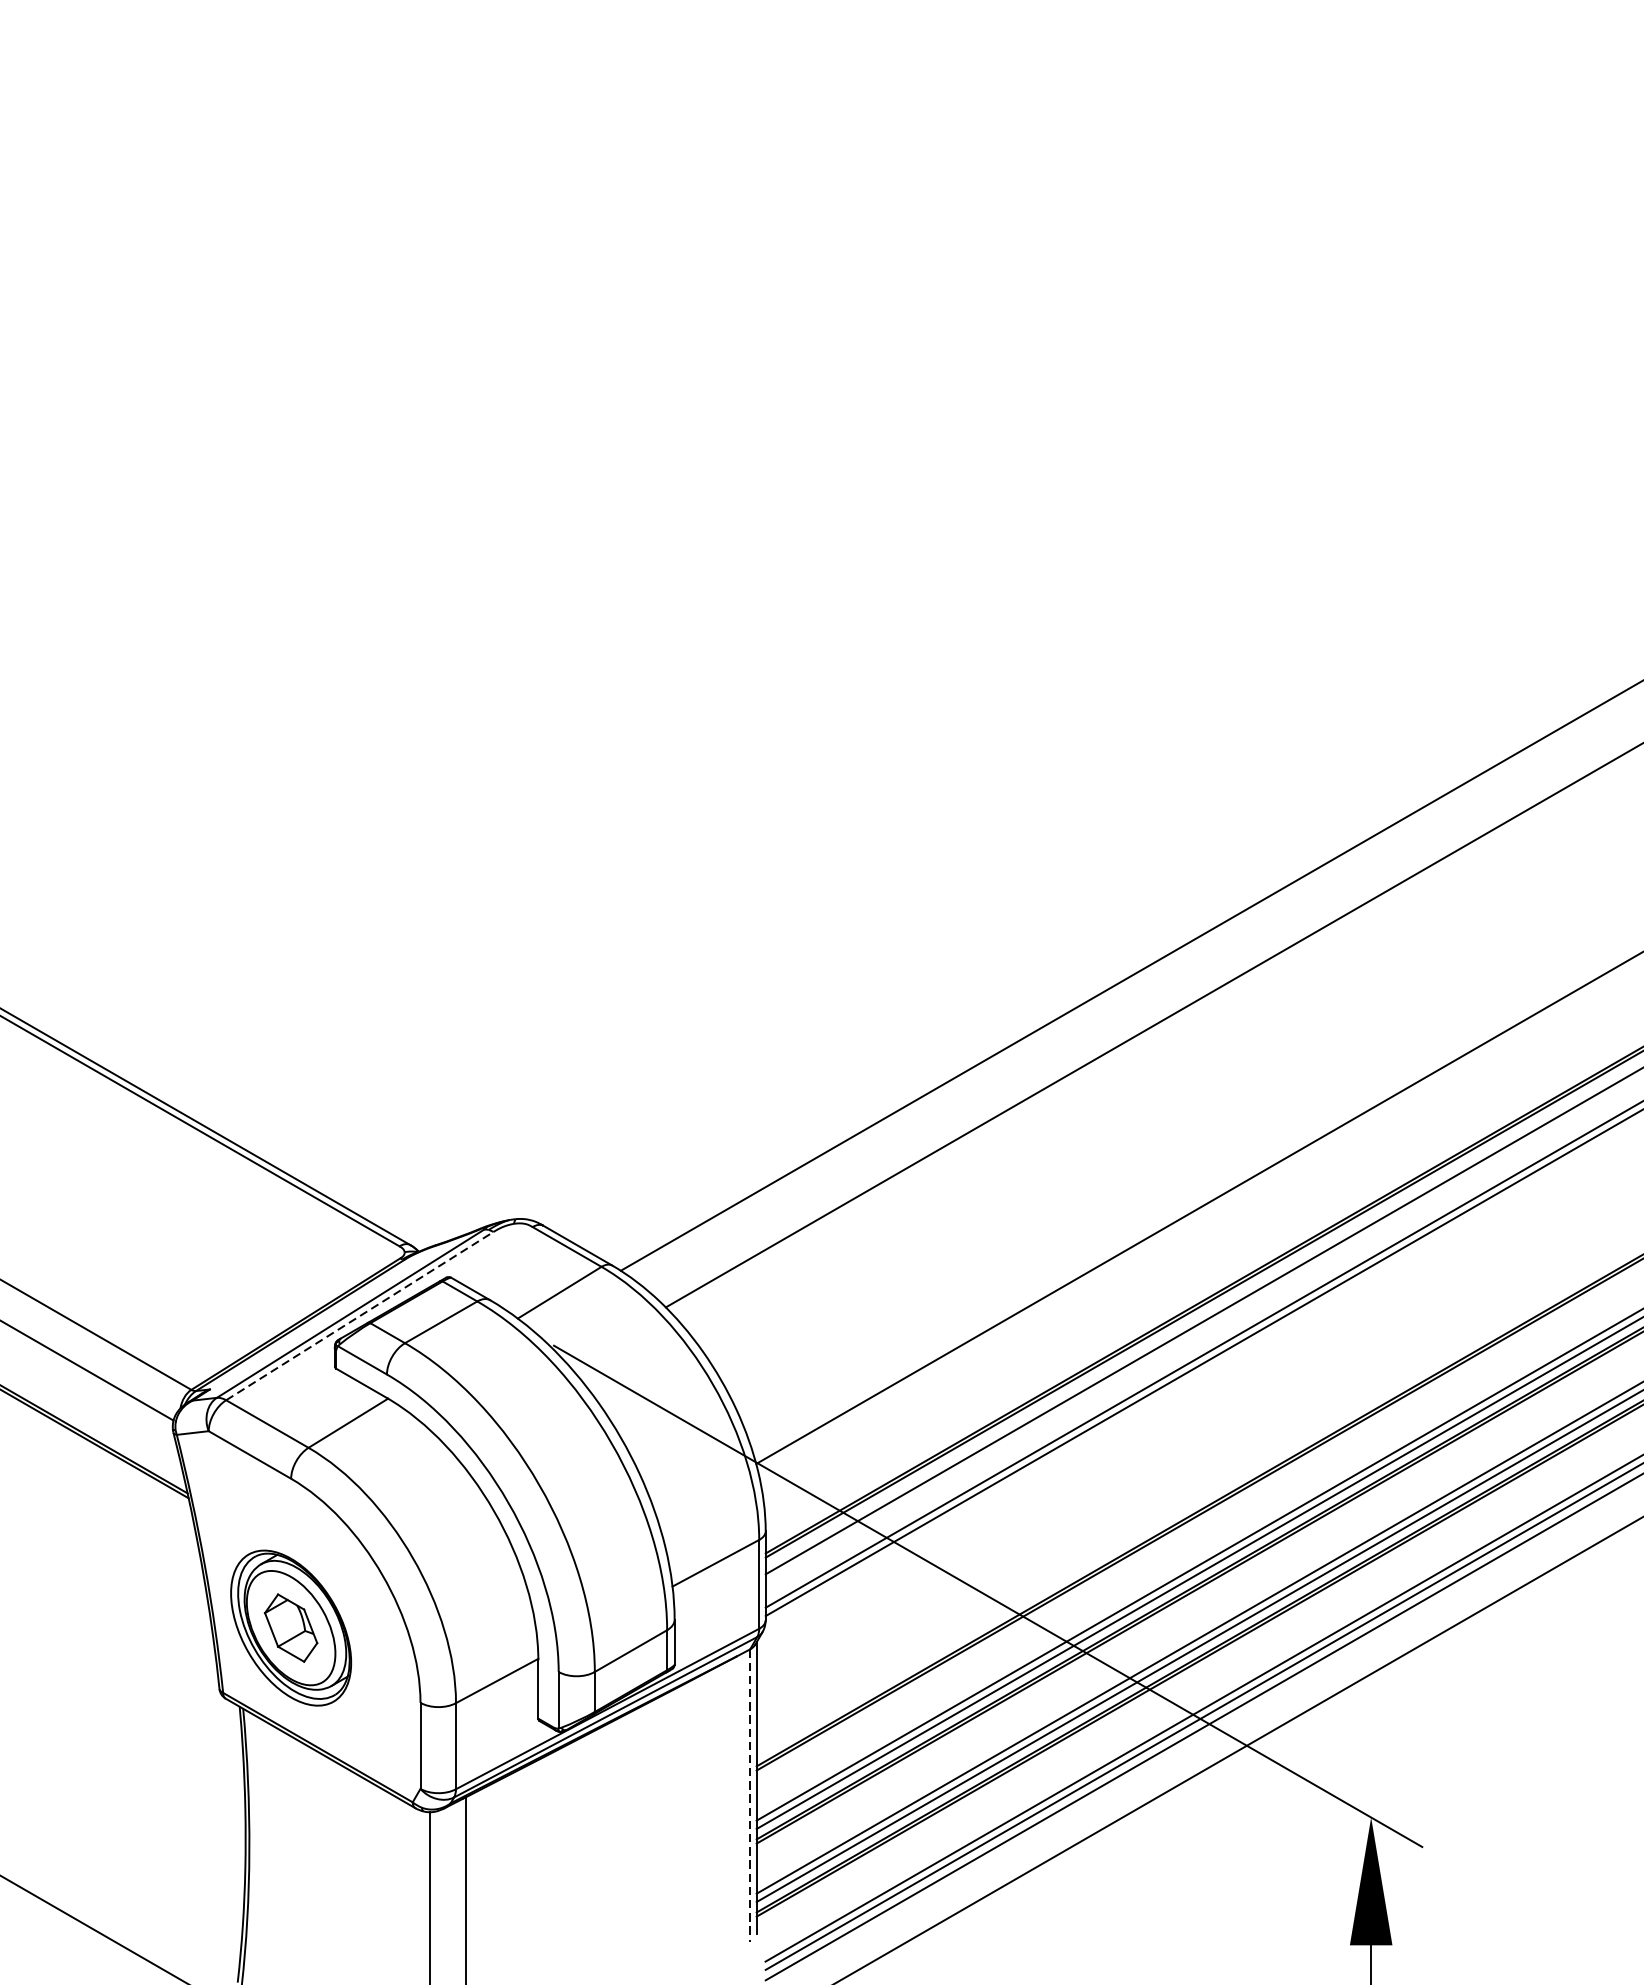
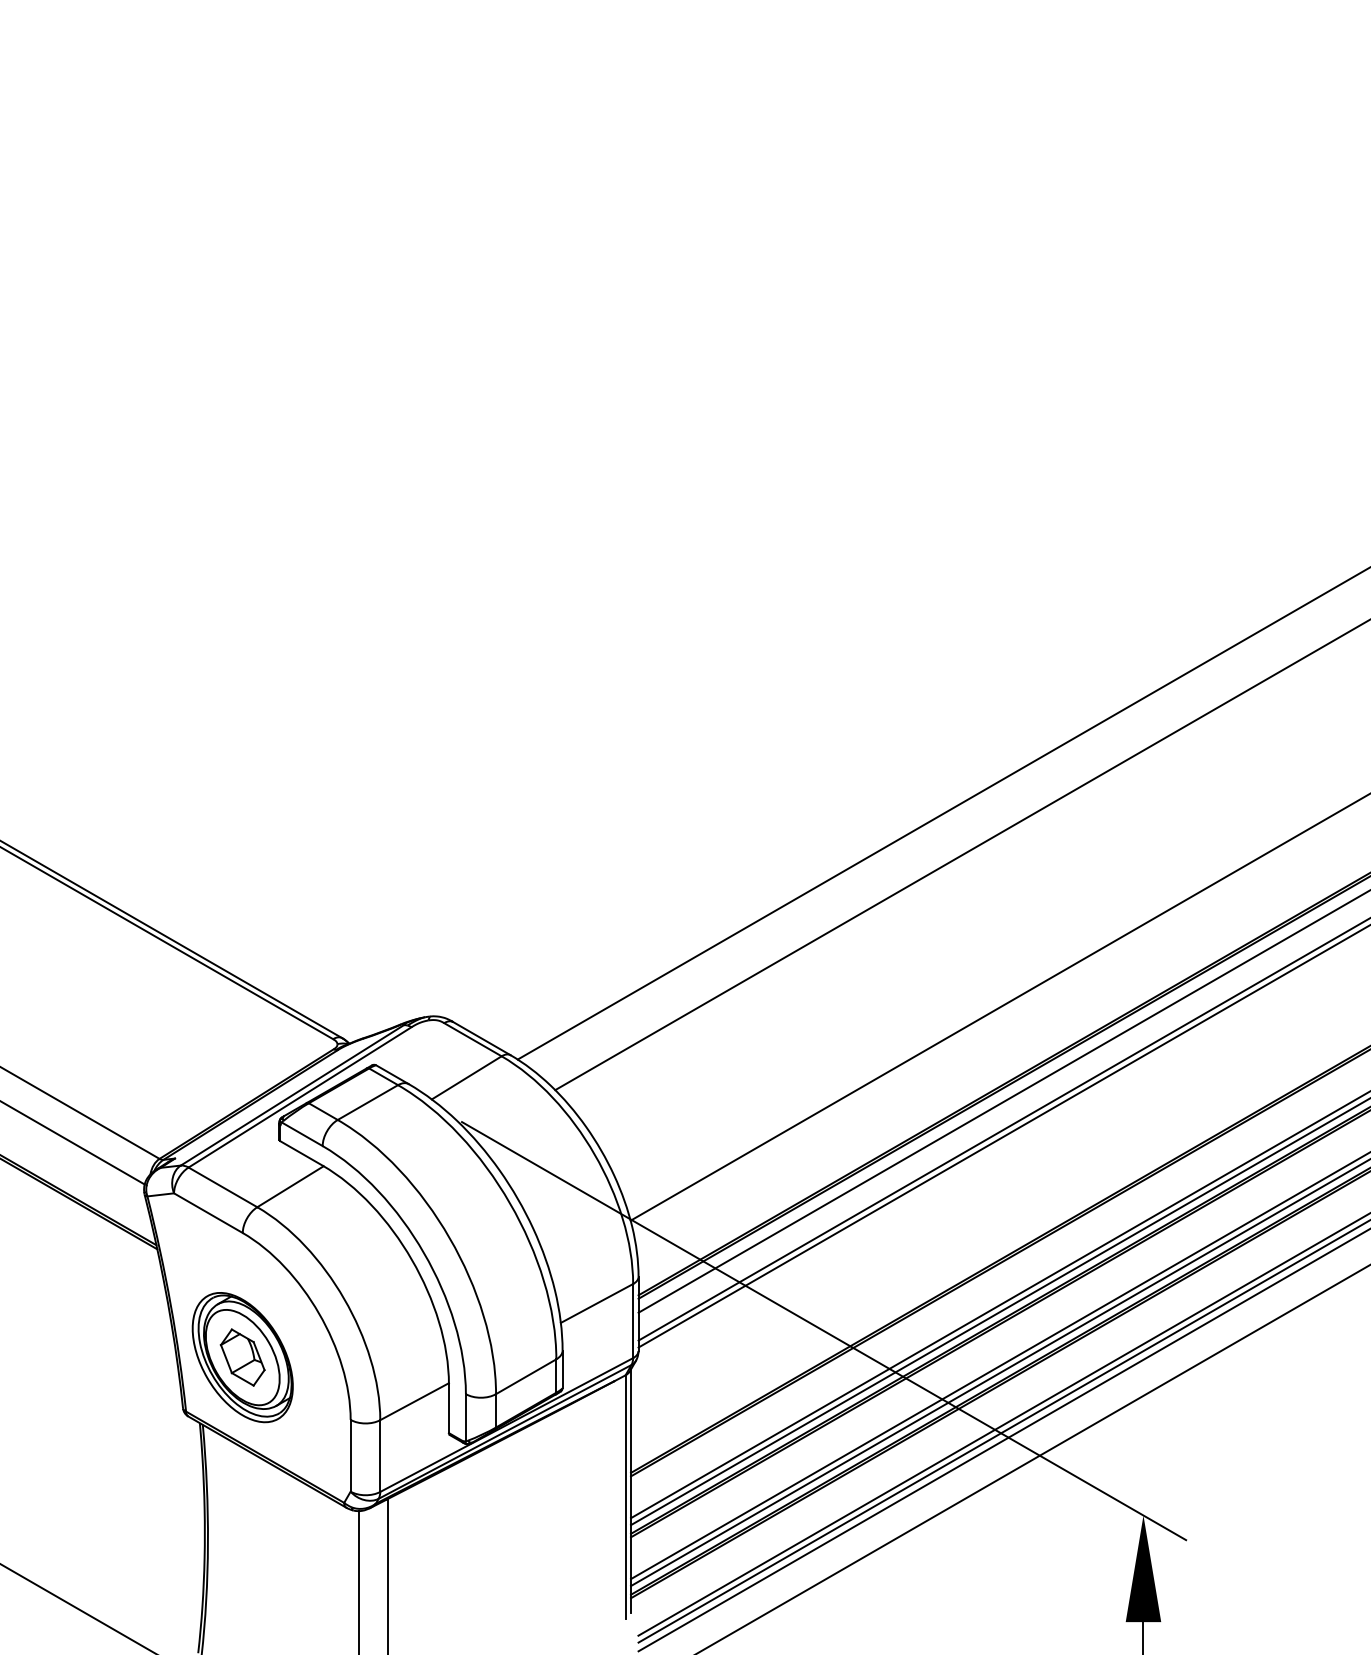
line: (360, 1316) -> (300, 1097), dashed -> solid
line: (750, 1795) -> (625, 1497), dashed -> solid

